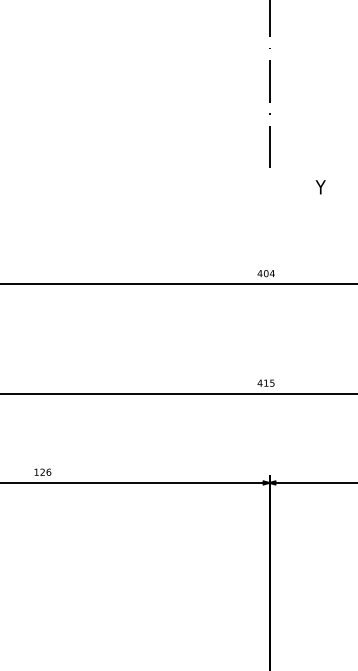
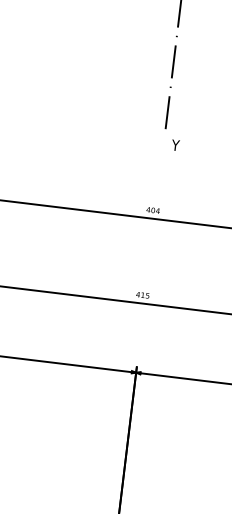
text: (320, 187) -> (175, 145), moved

